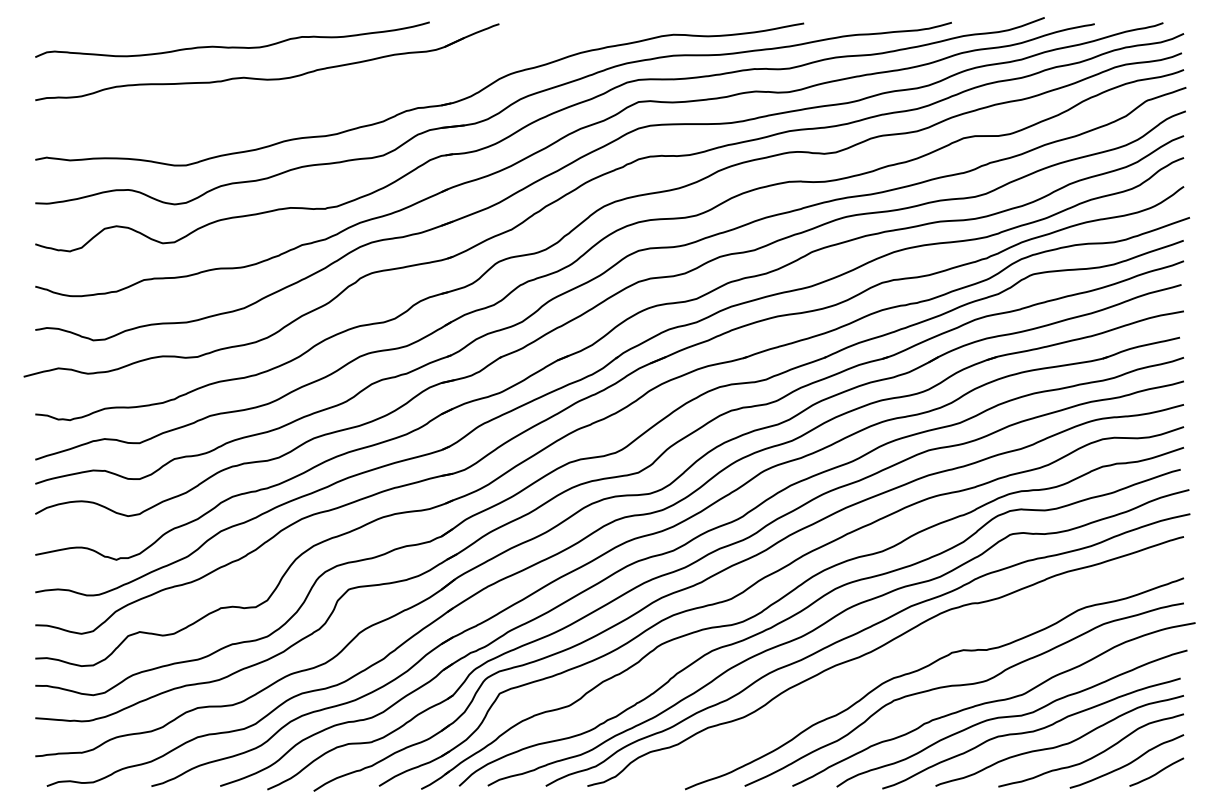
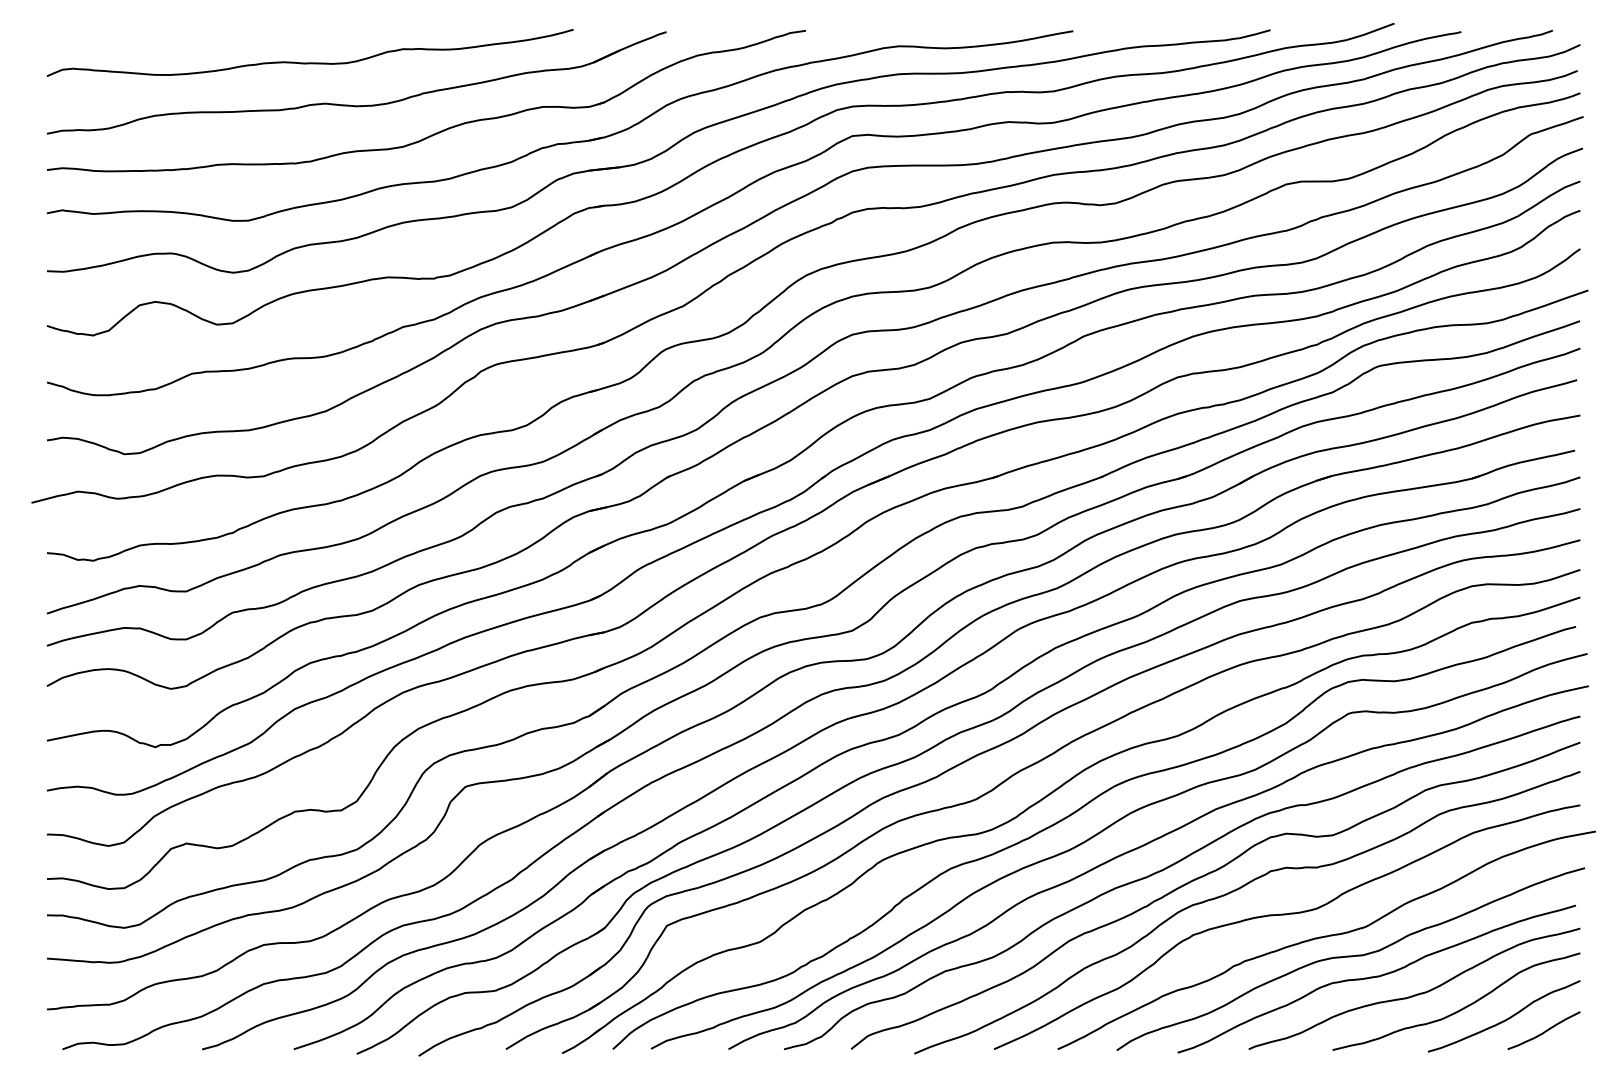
part: (330, 97) -> (441, 130), added
curve: (903, 656) -> (1205, 876), added

